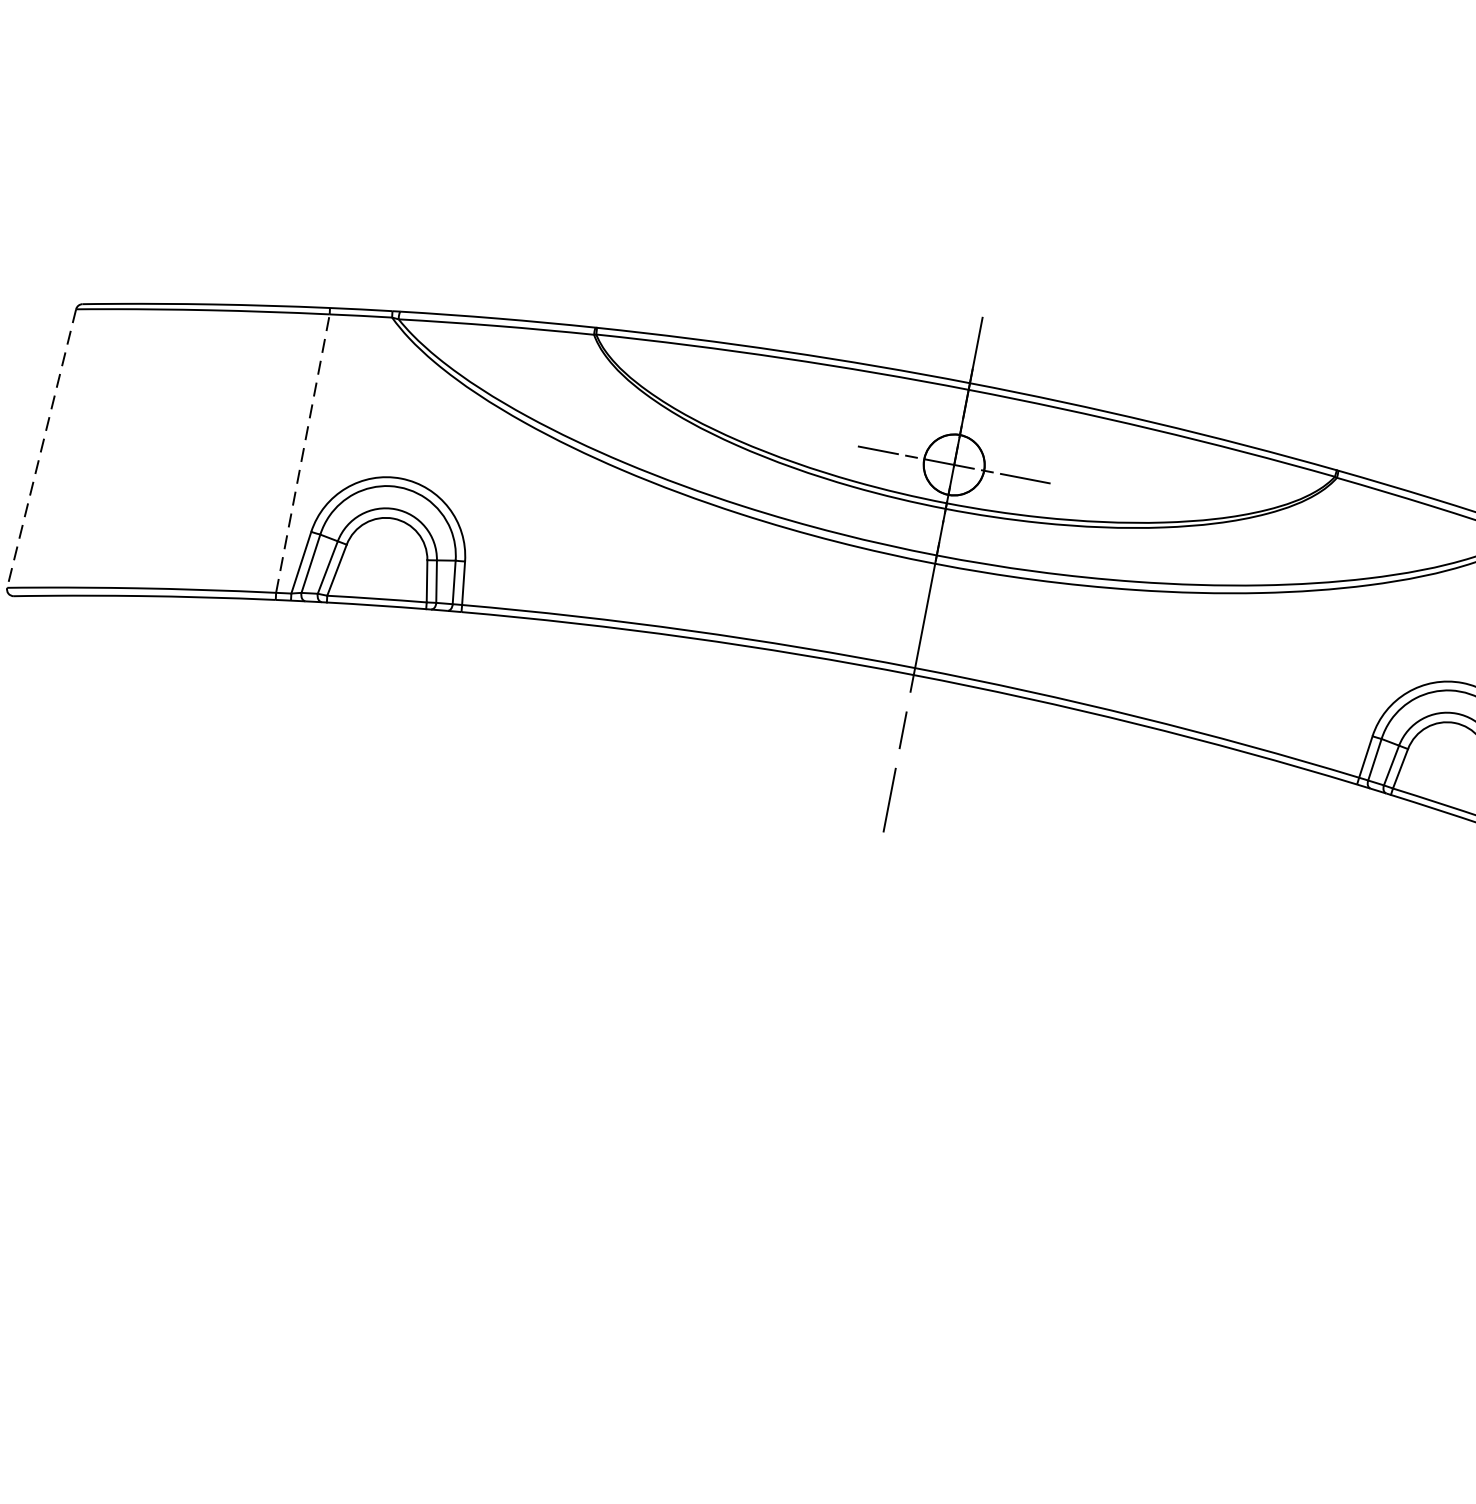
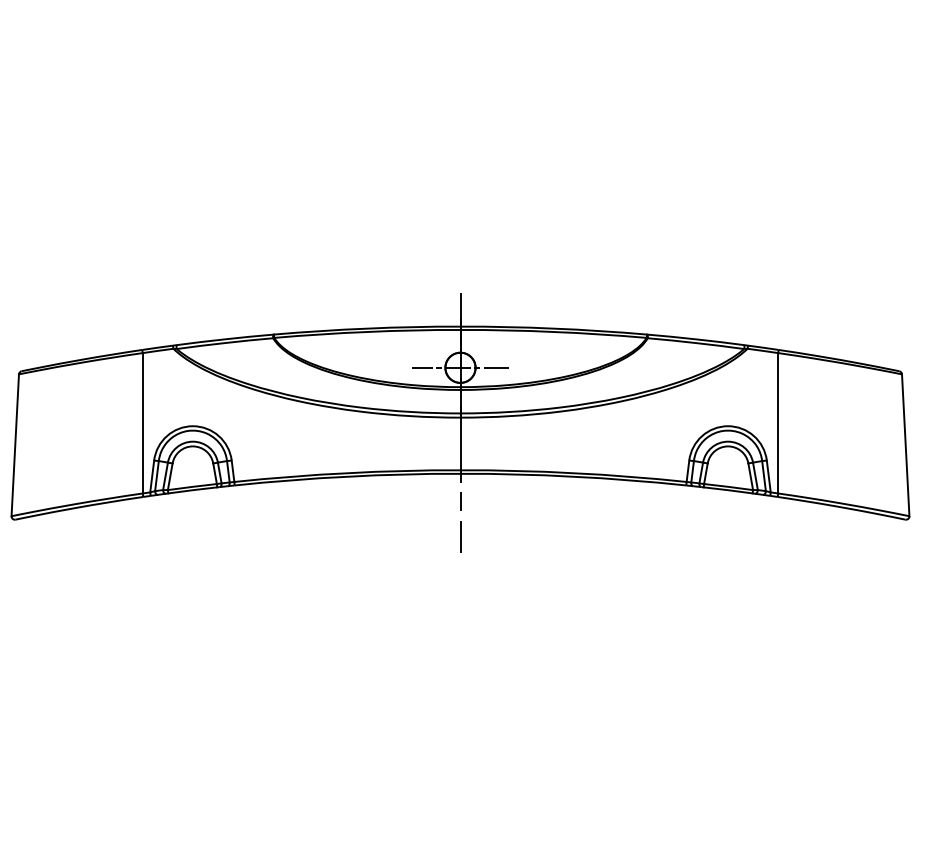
line: (42, 449) -> (15, 445), dashed -> solid
line: (302, 451) -> (142, 422), dashed -> solid

